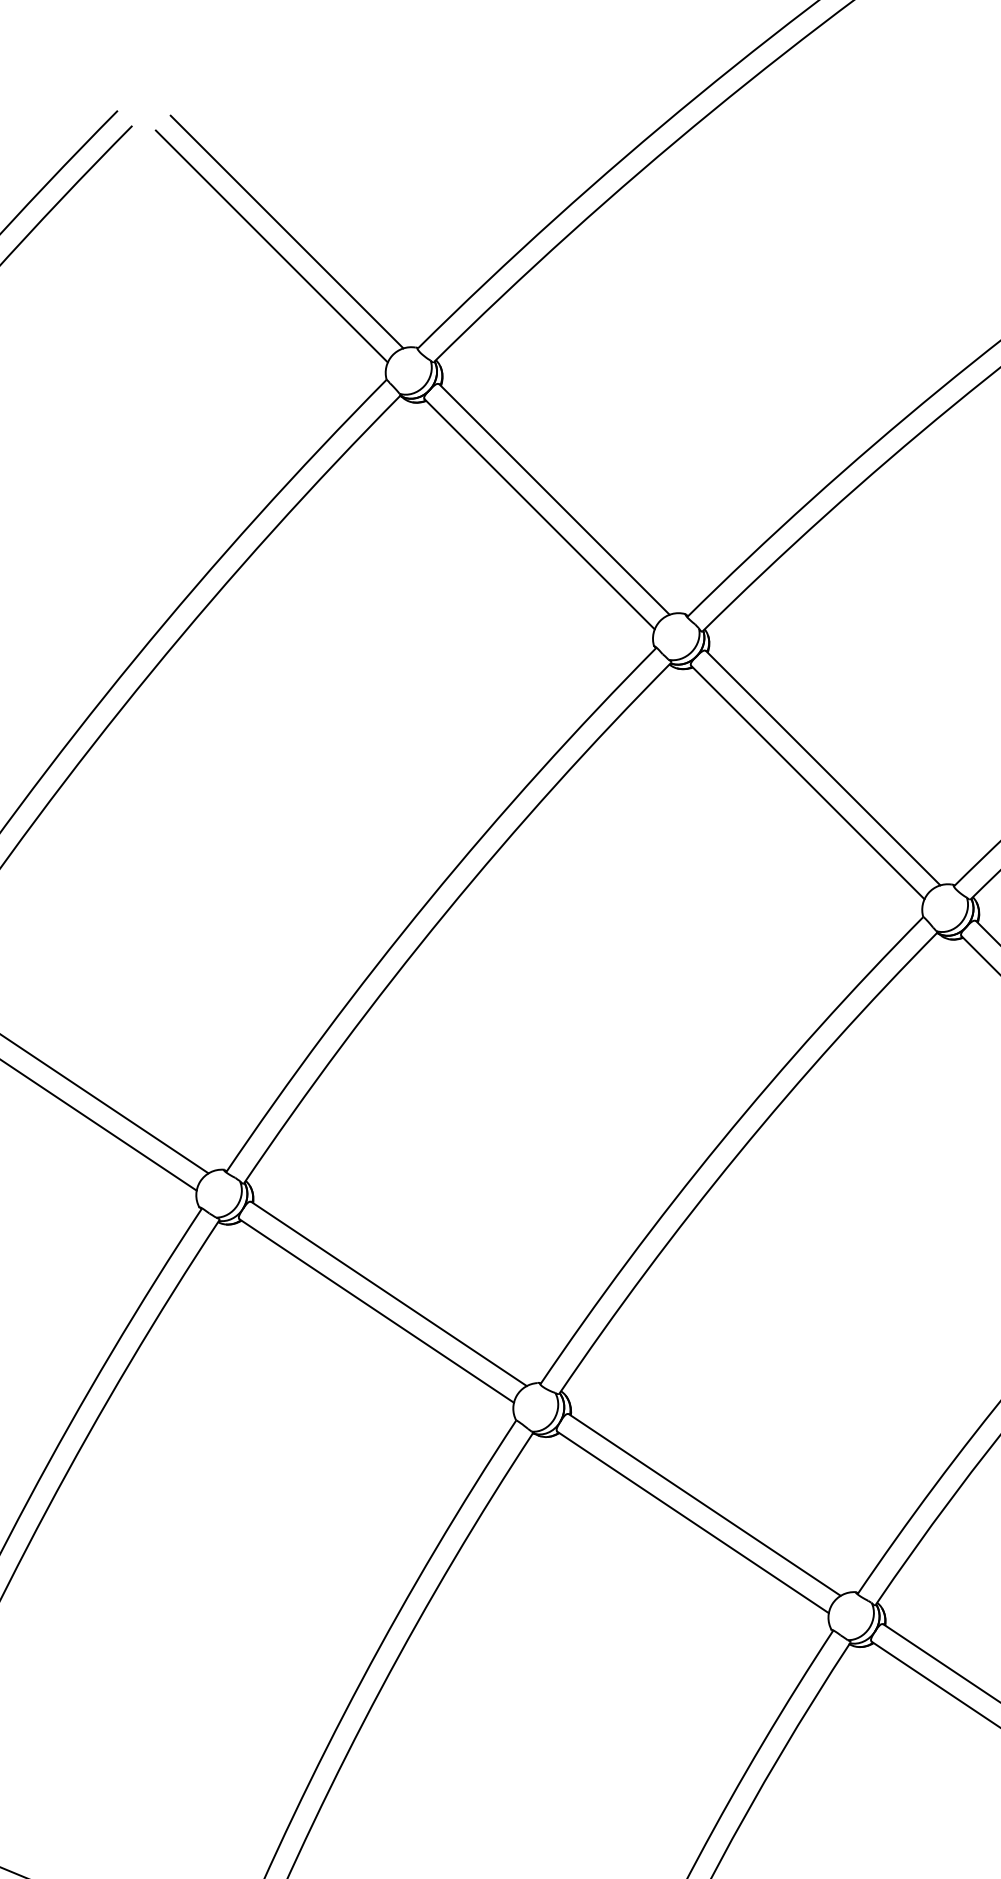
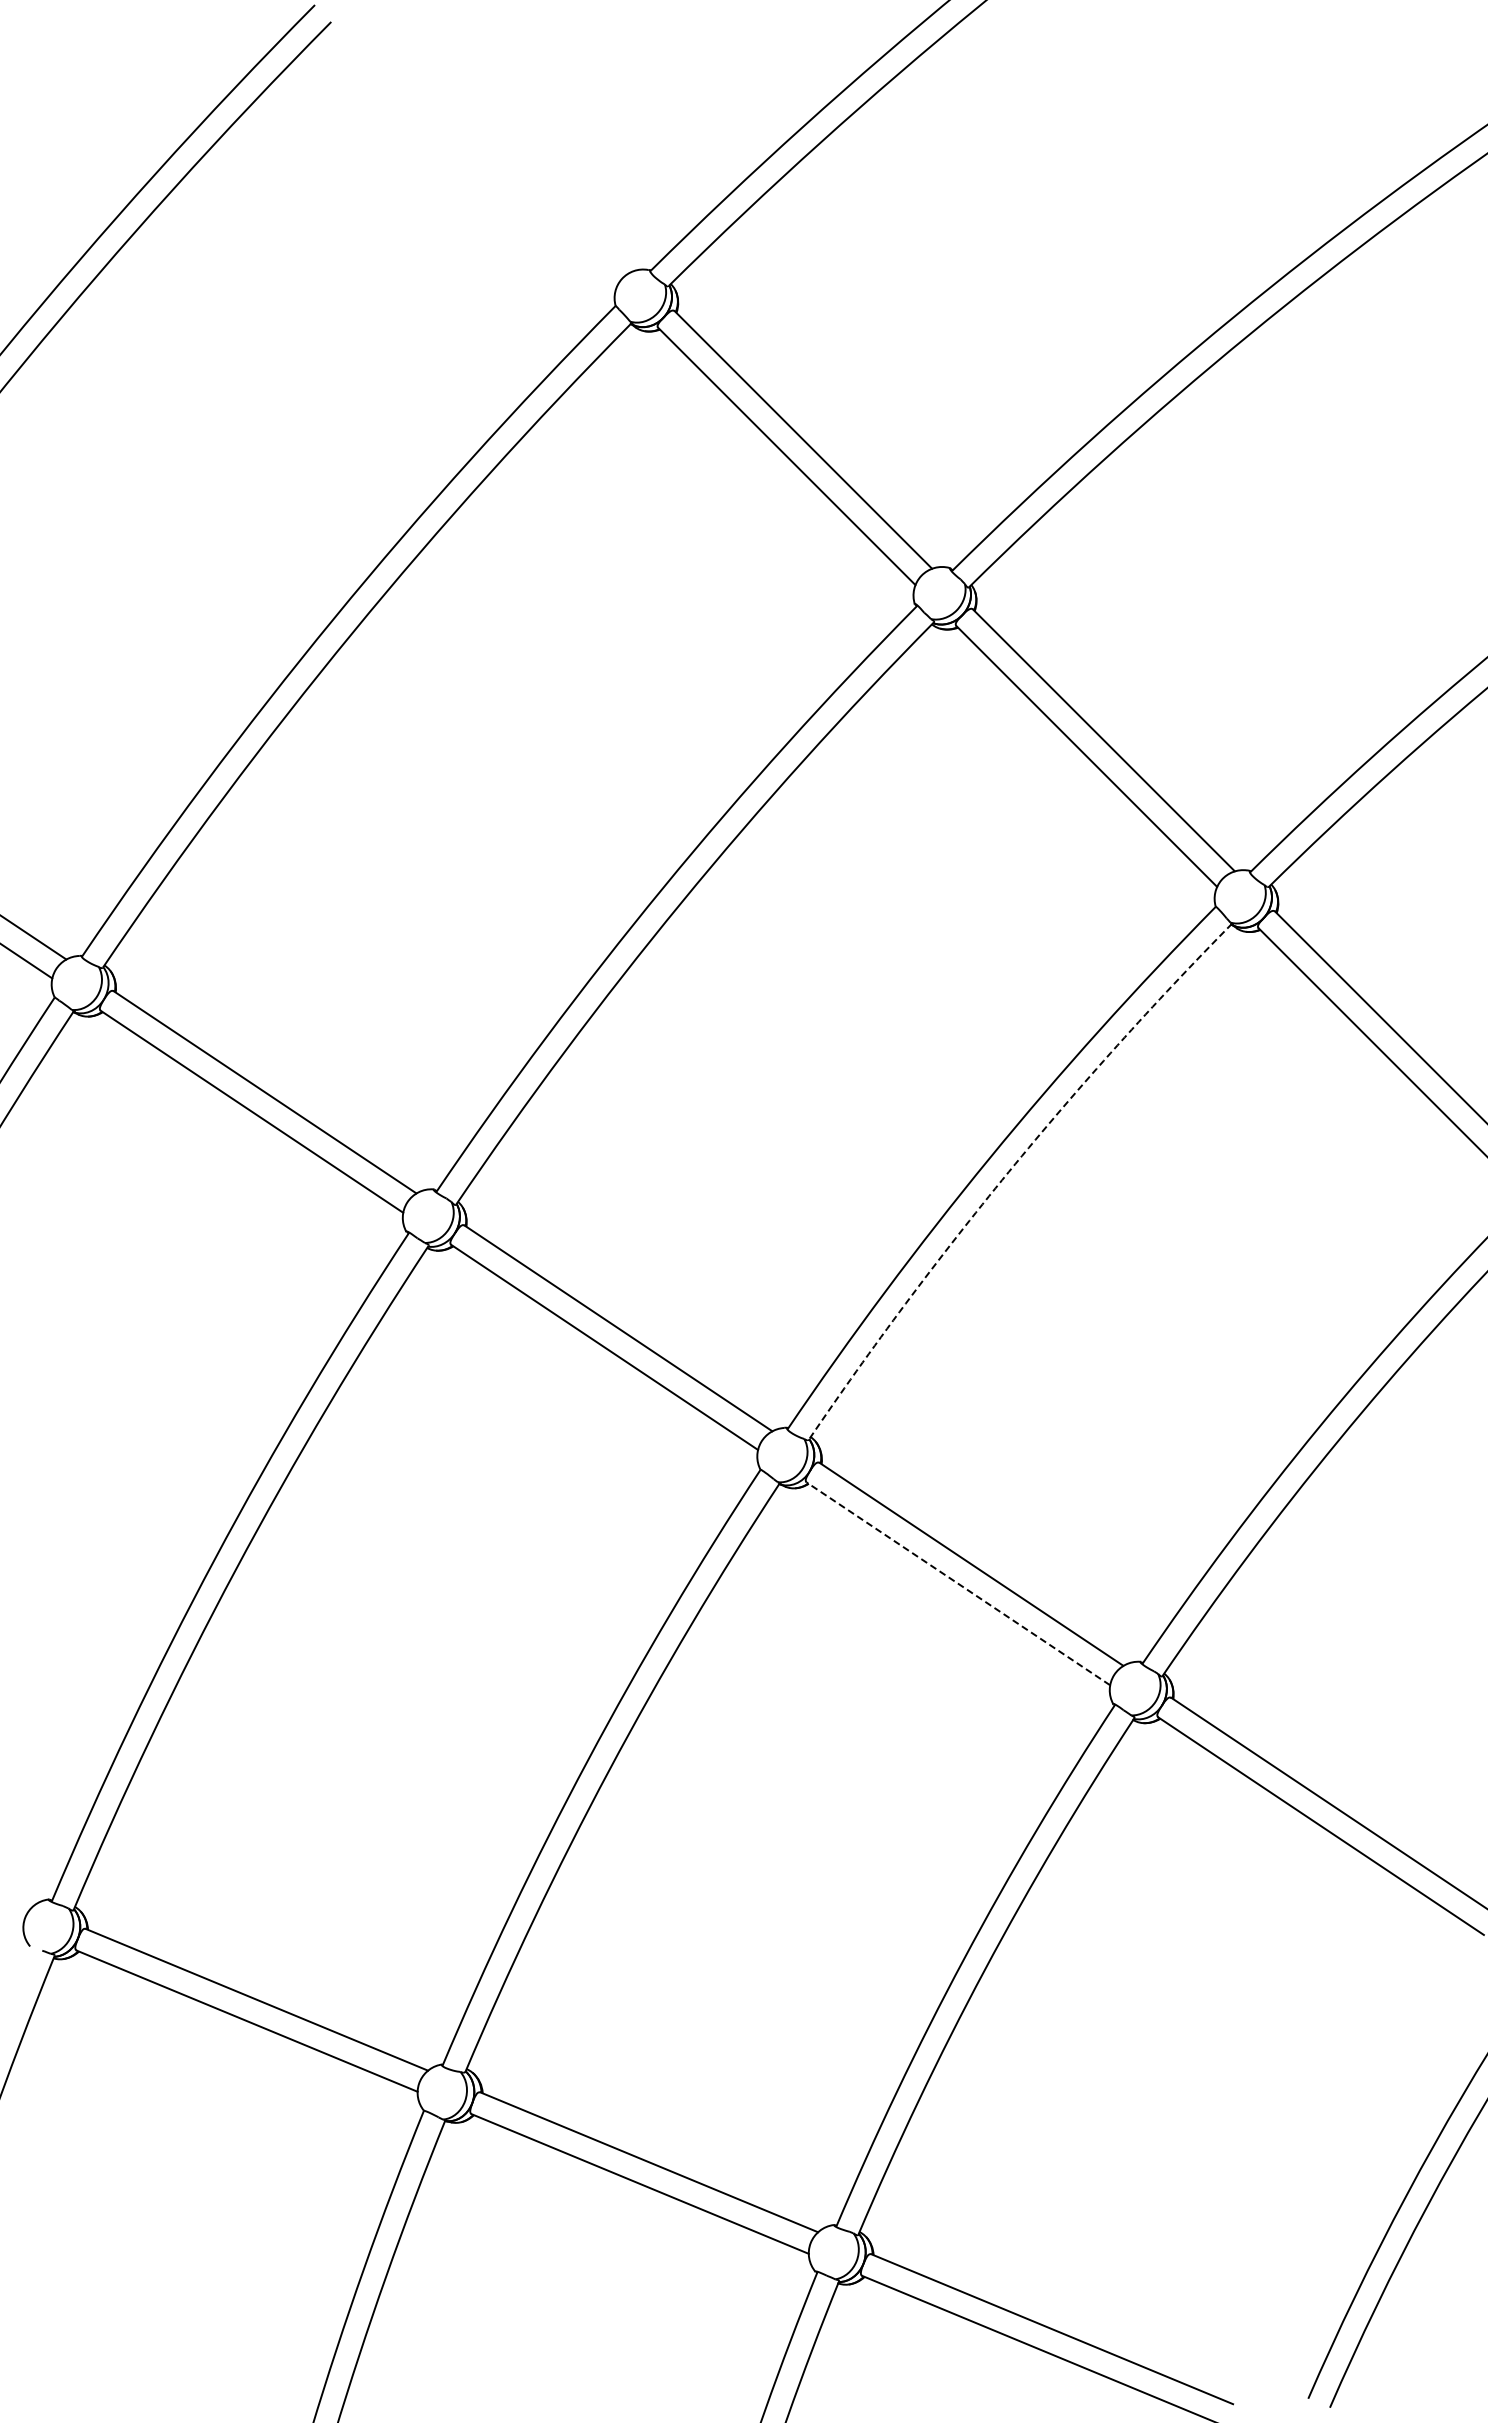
line: (287, 231) -> (504, 140), removed
line: (271, 246) -> (486, 156), removed
arc: (737, 1154) -> (1008, 1172), solid -> dashed
line: (692, 1522) -> (957, 1583), solid -> dashed

